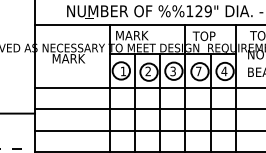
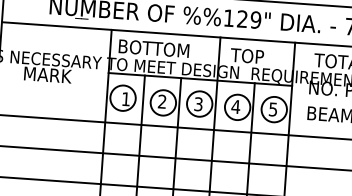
text: (140, 35) -> (154, 48), MARK -> BOTTOM
text: (198, 71) -> (235, 106), 7 -> 4
text: (224, 71) -> (273, 109), 4 -> 5

